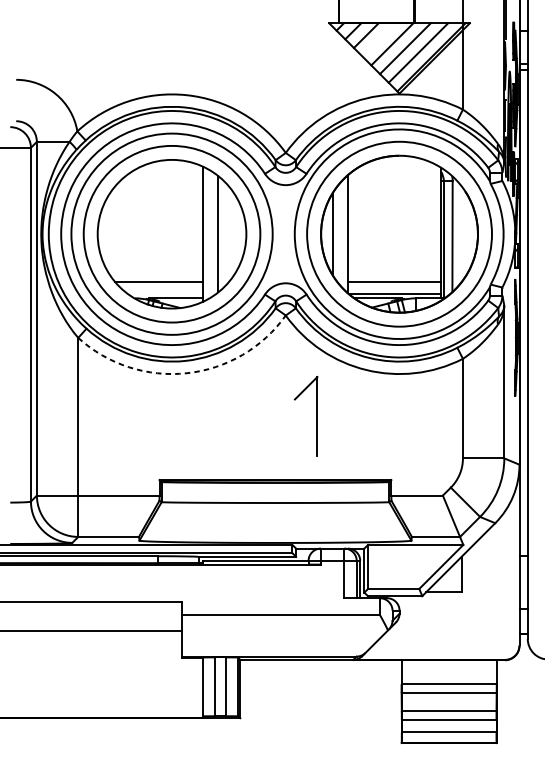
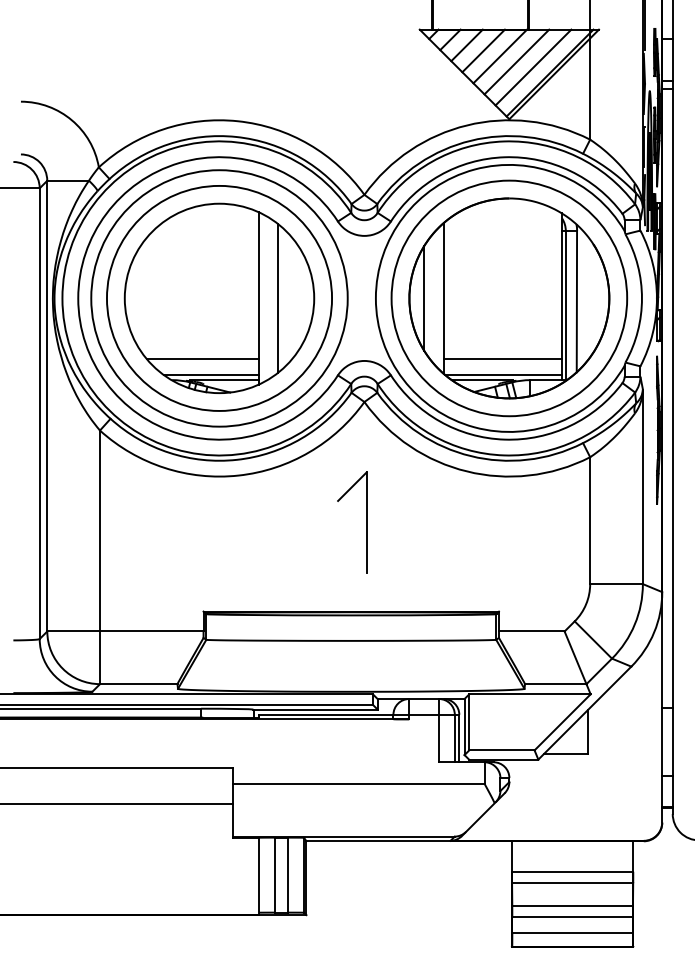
line: (379, 39) -> (483, 50), added
line: (165, 293) -> (211, 374), added
arc: (186, 373) -> (238, 475), dashed -> solid
part: (317, 416) -> (366, 522), moved

